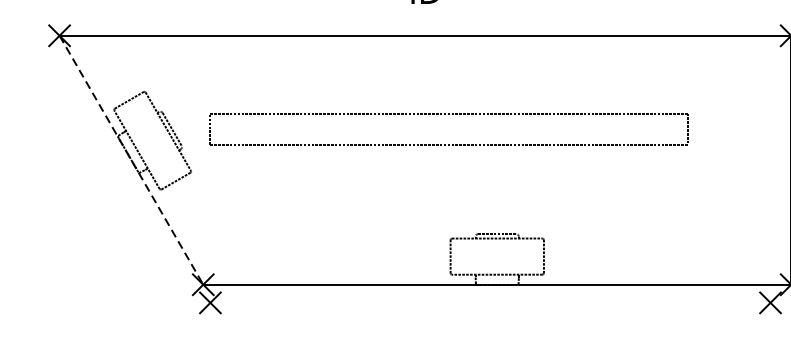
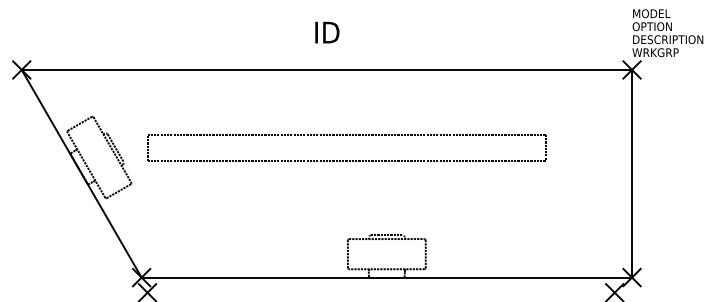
line: (131, 159) -> (81, 173), dashed -> solid

